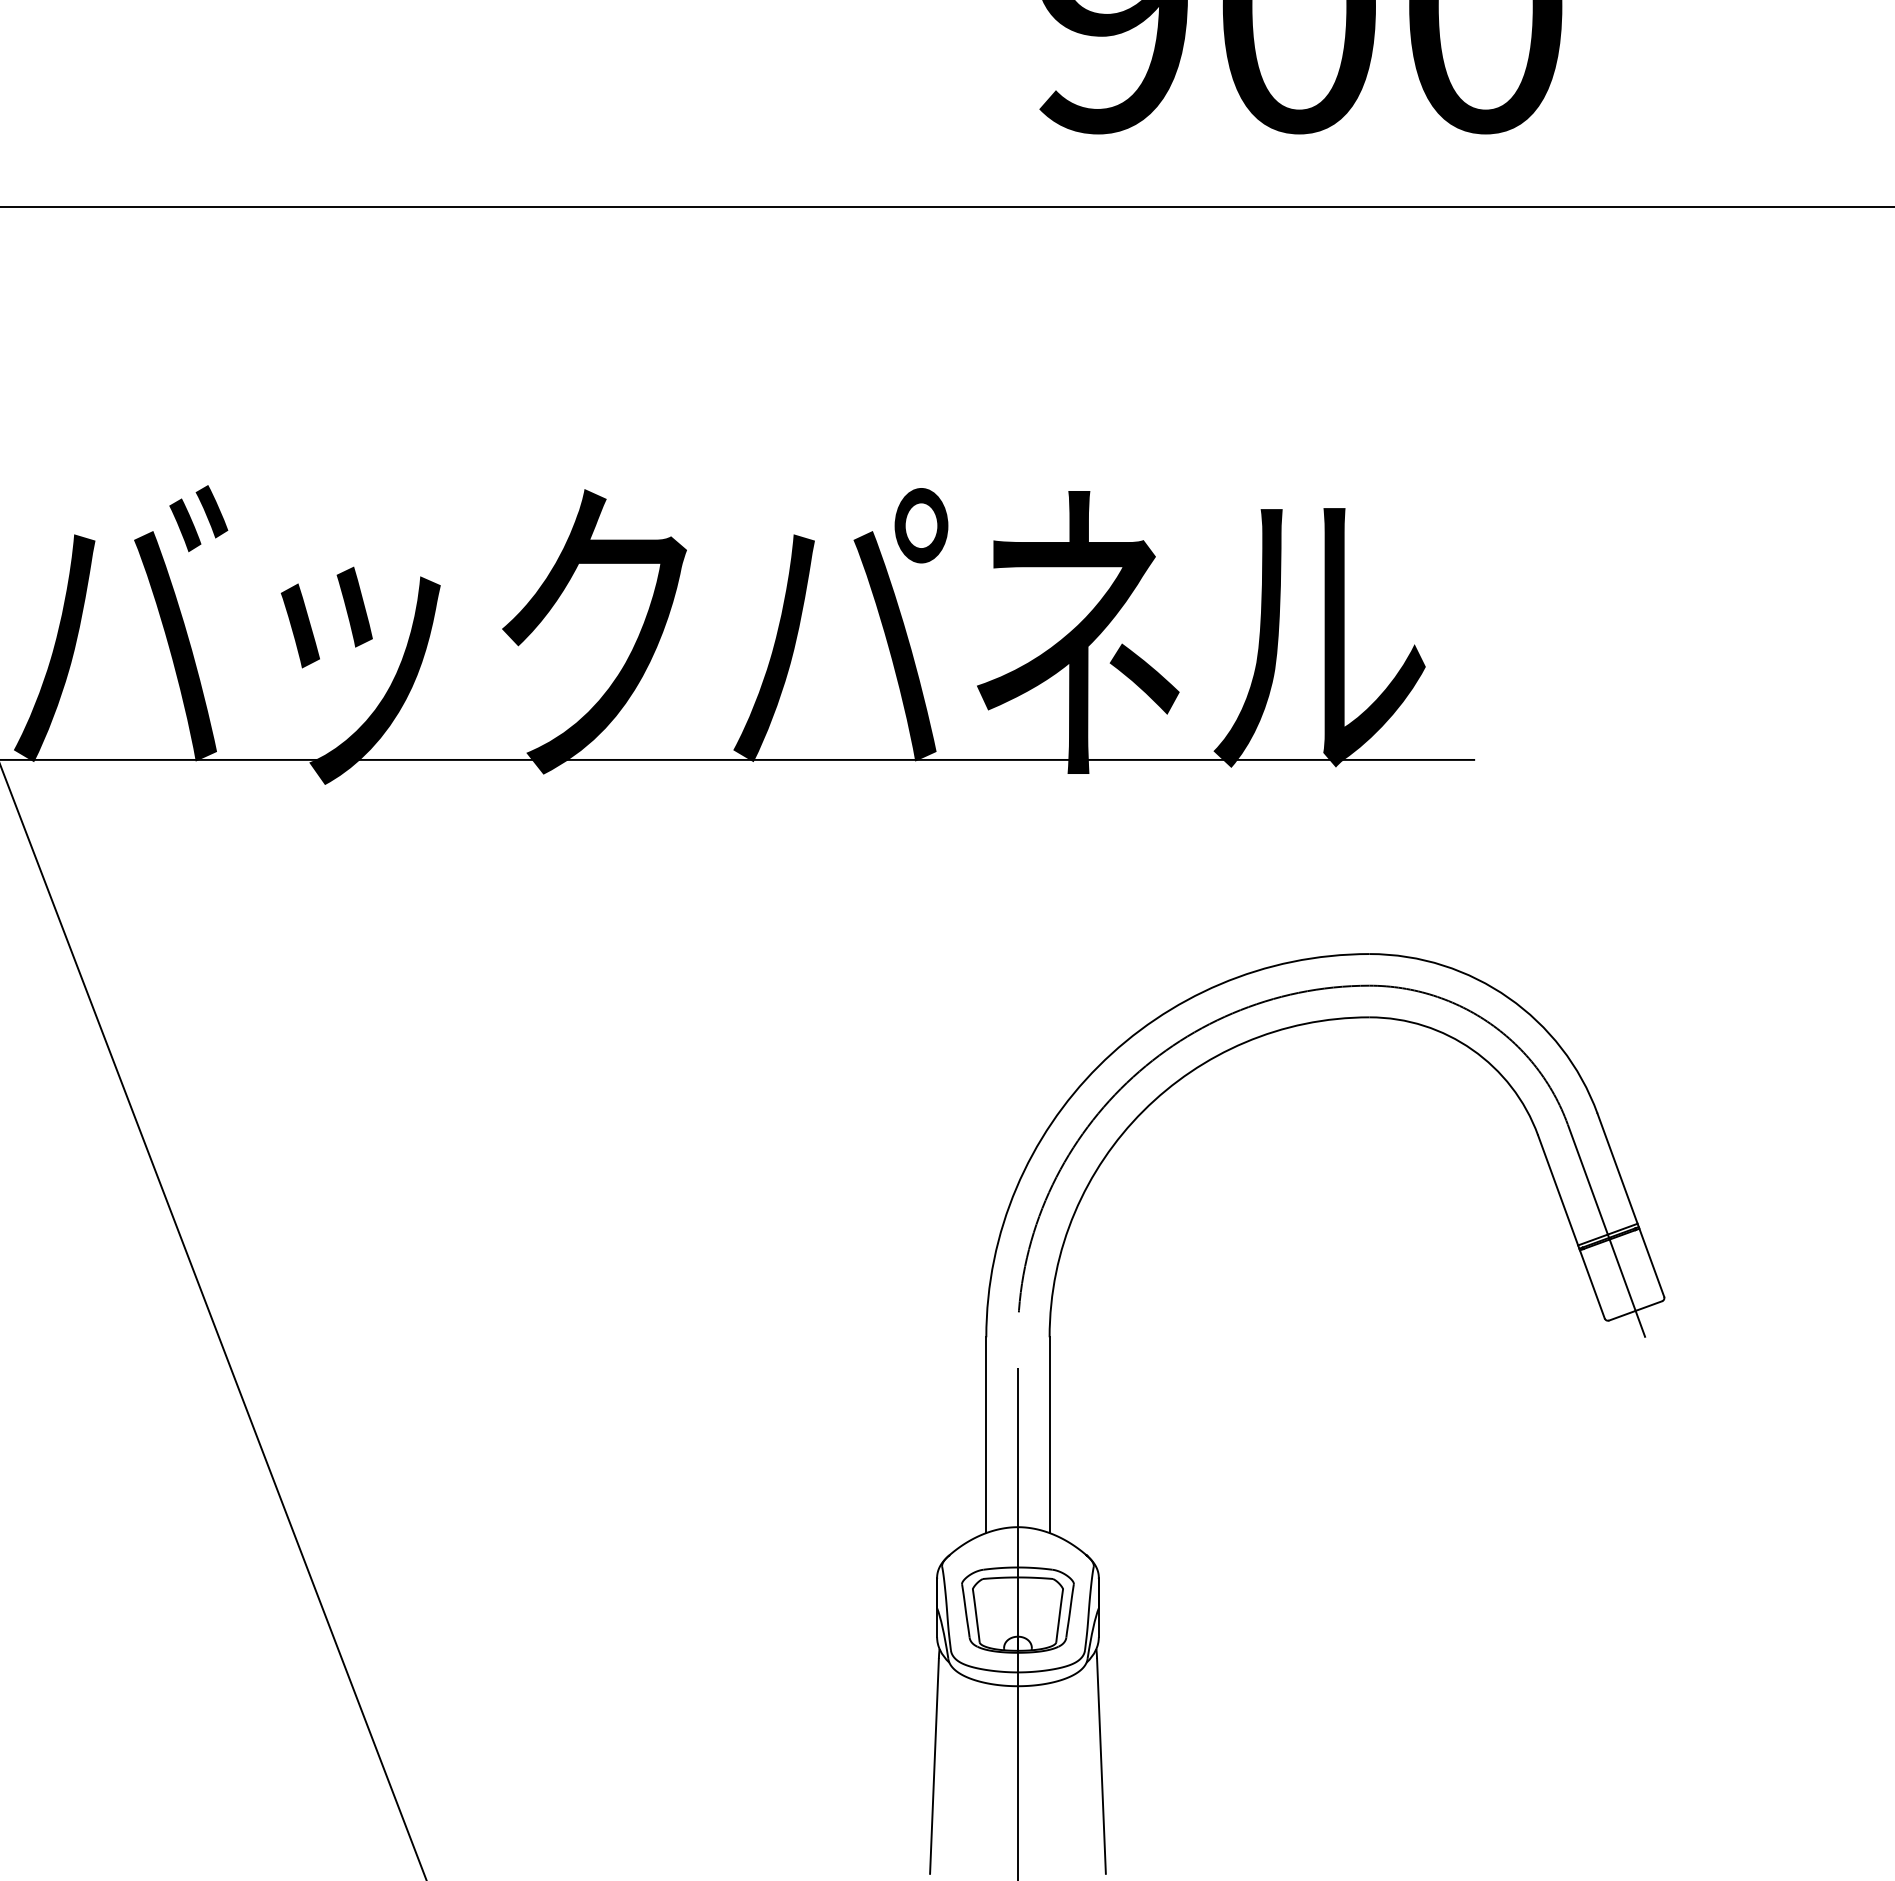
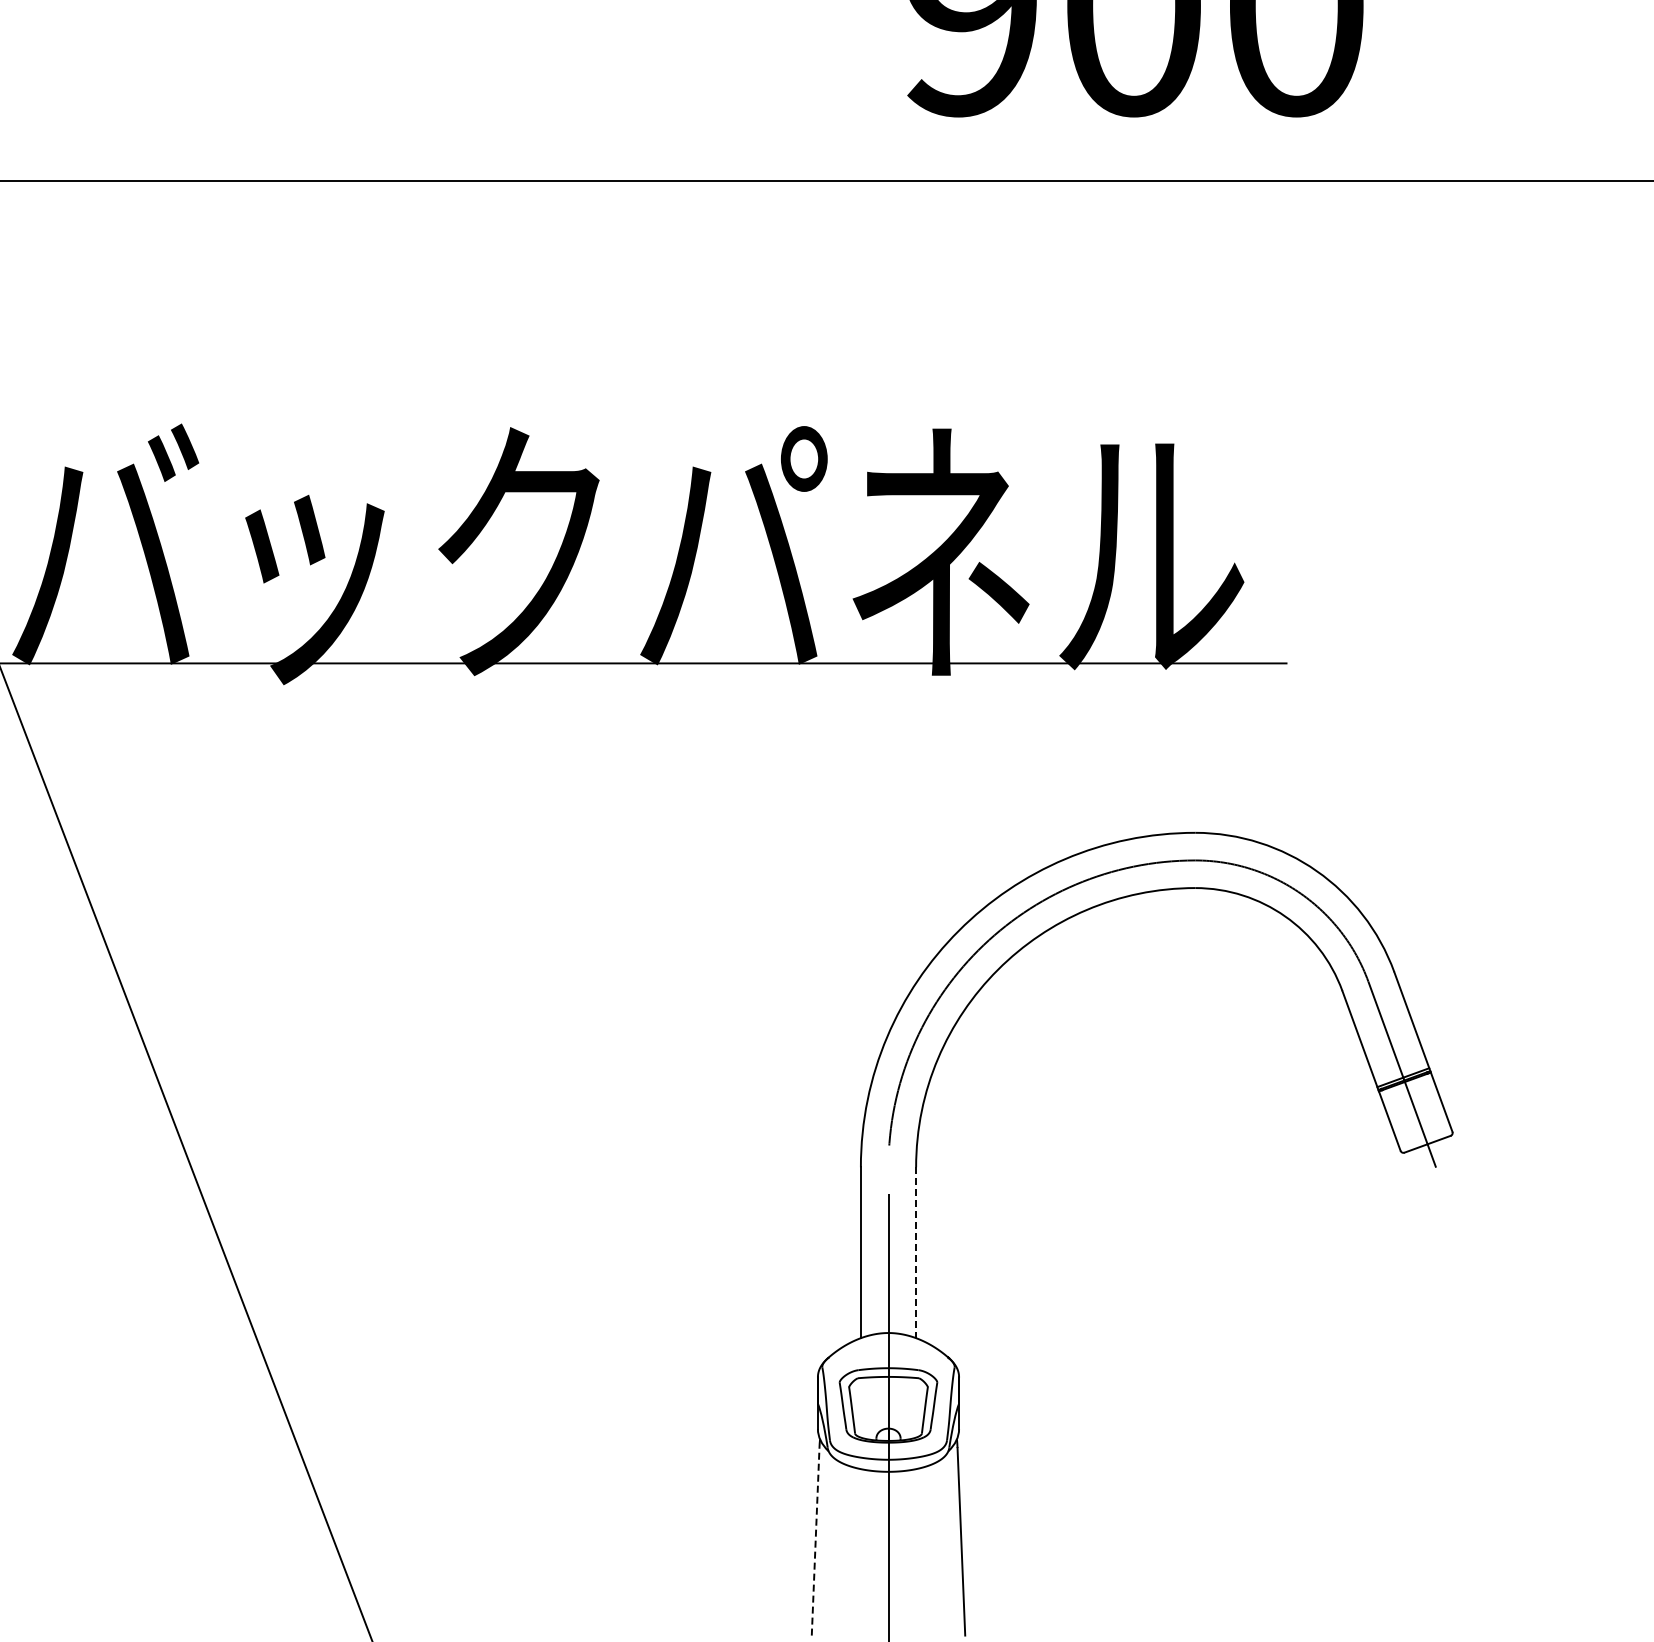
line: (1050, 1436) -> (916, 1253), solid -> dashed
line: (934, 1766) -> (815, 1541), solid -> dashed

